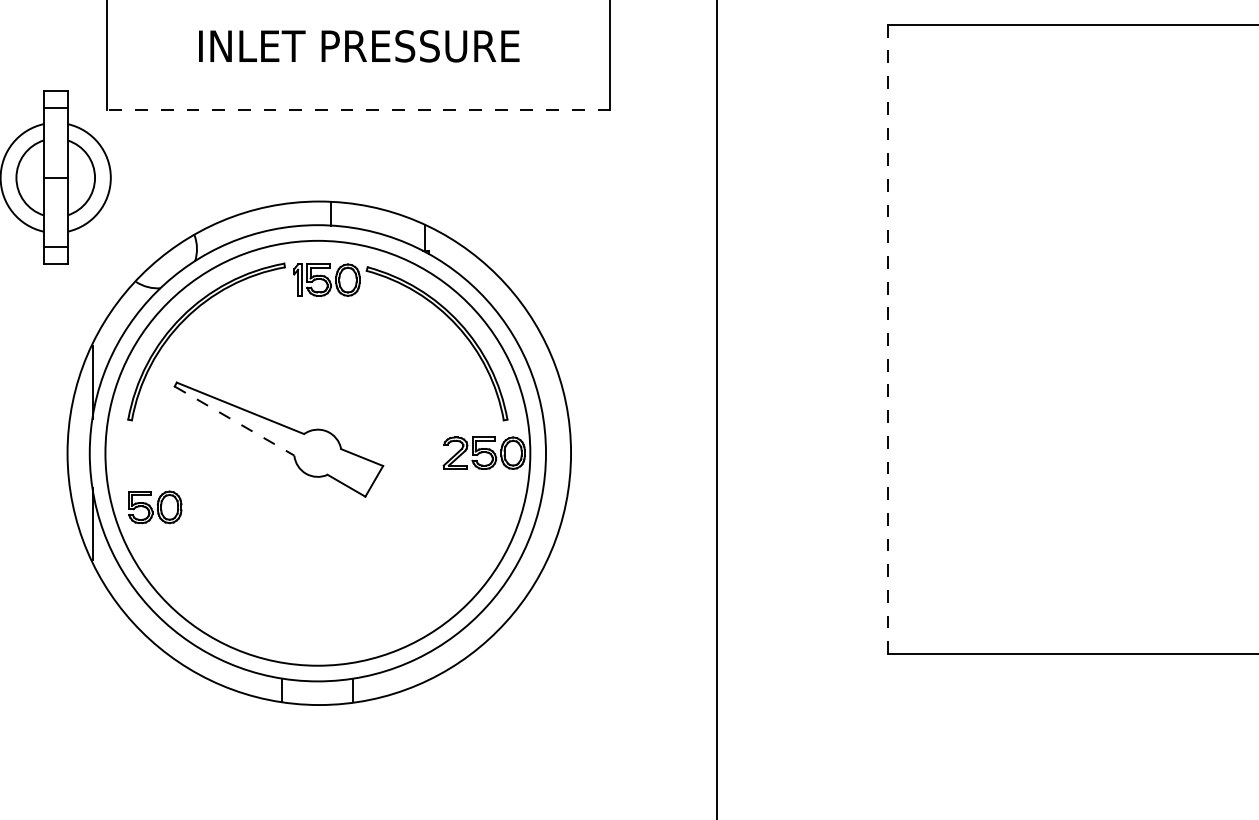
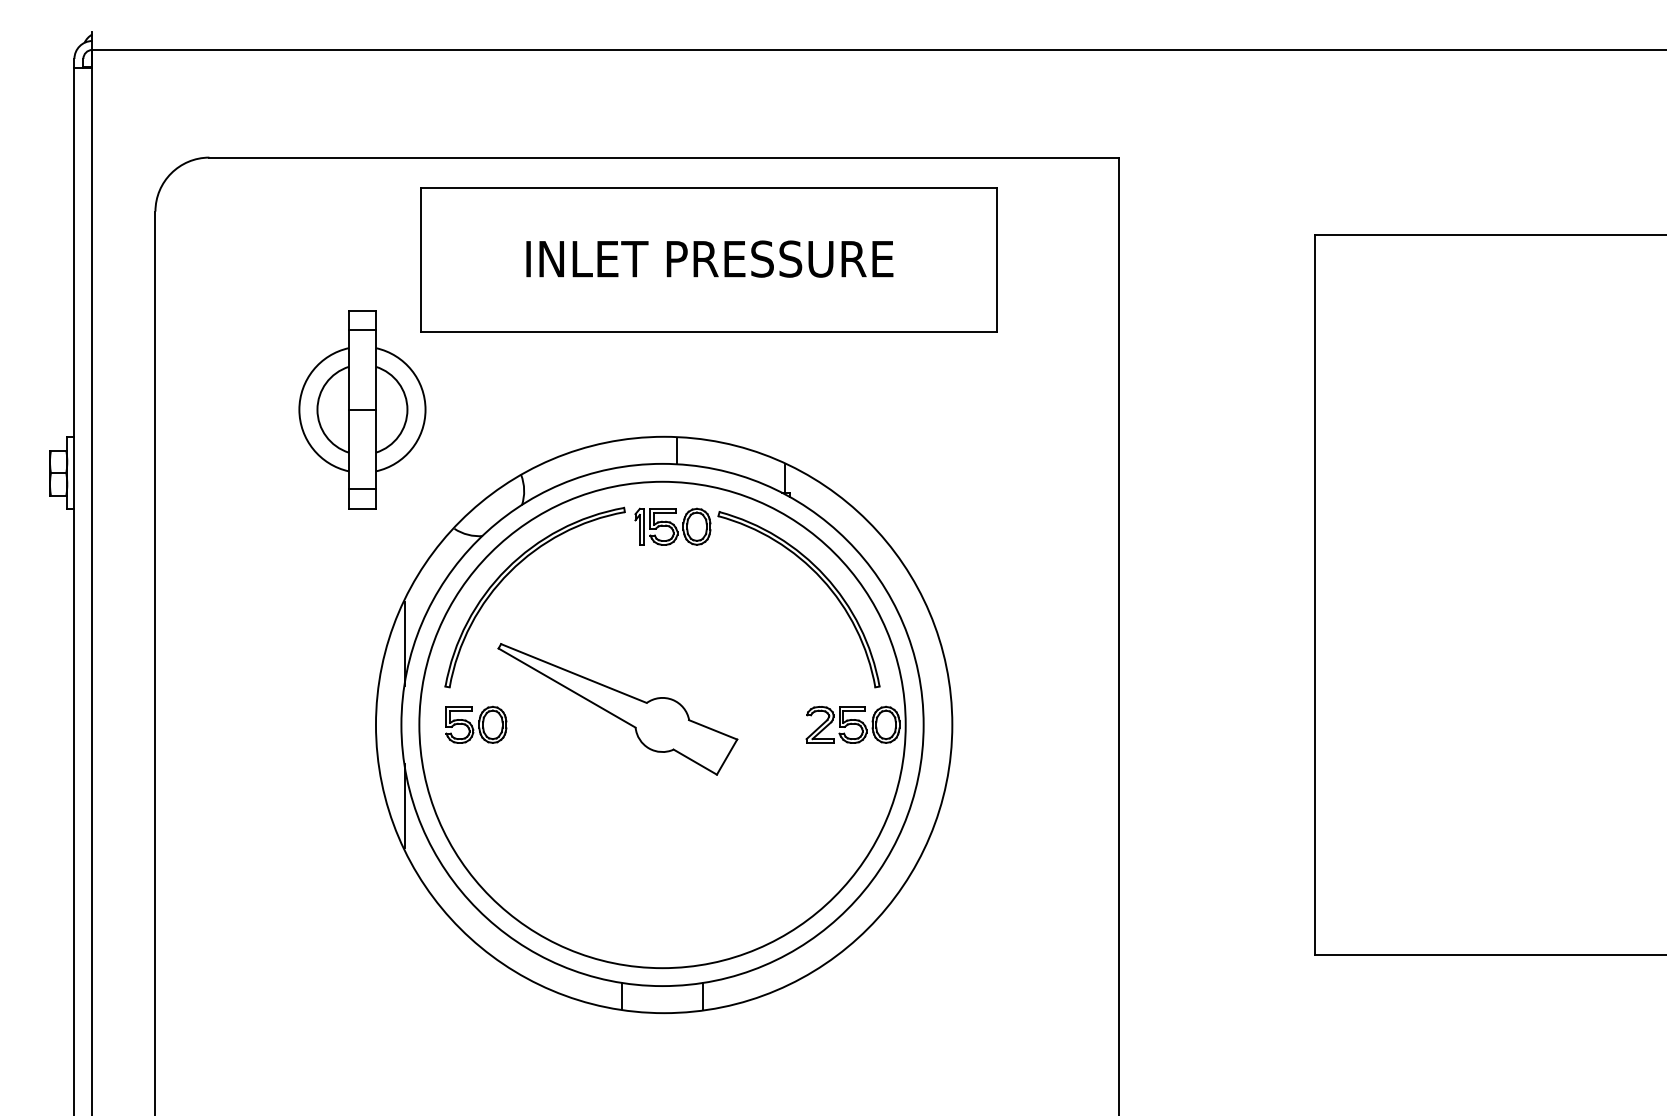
line: (358, 110) -> (708, 332), dashed -> solid
line: (888, 339) -> (1315, 594), dashed -> solid
line: (234, 421) -> (567, 688), dashed -> solid
part: (155, 507) -> (476, 724), moved

